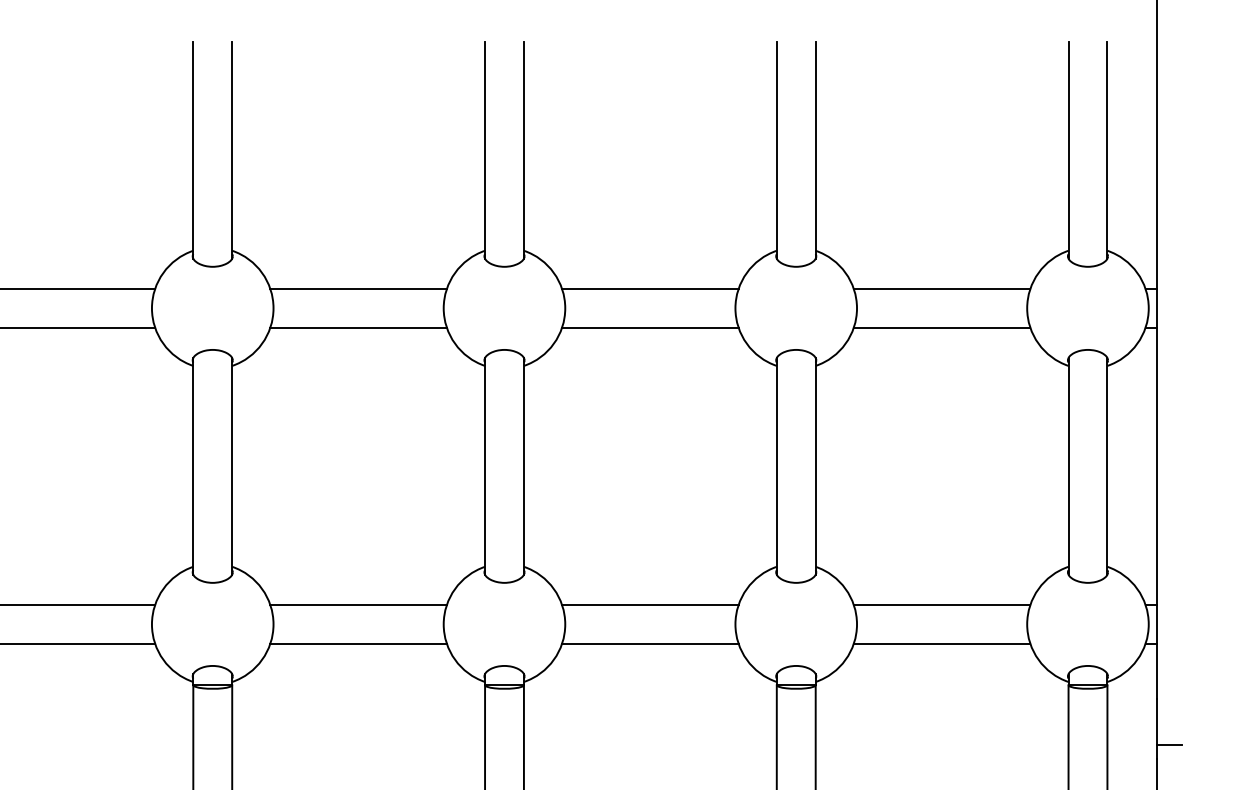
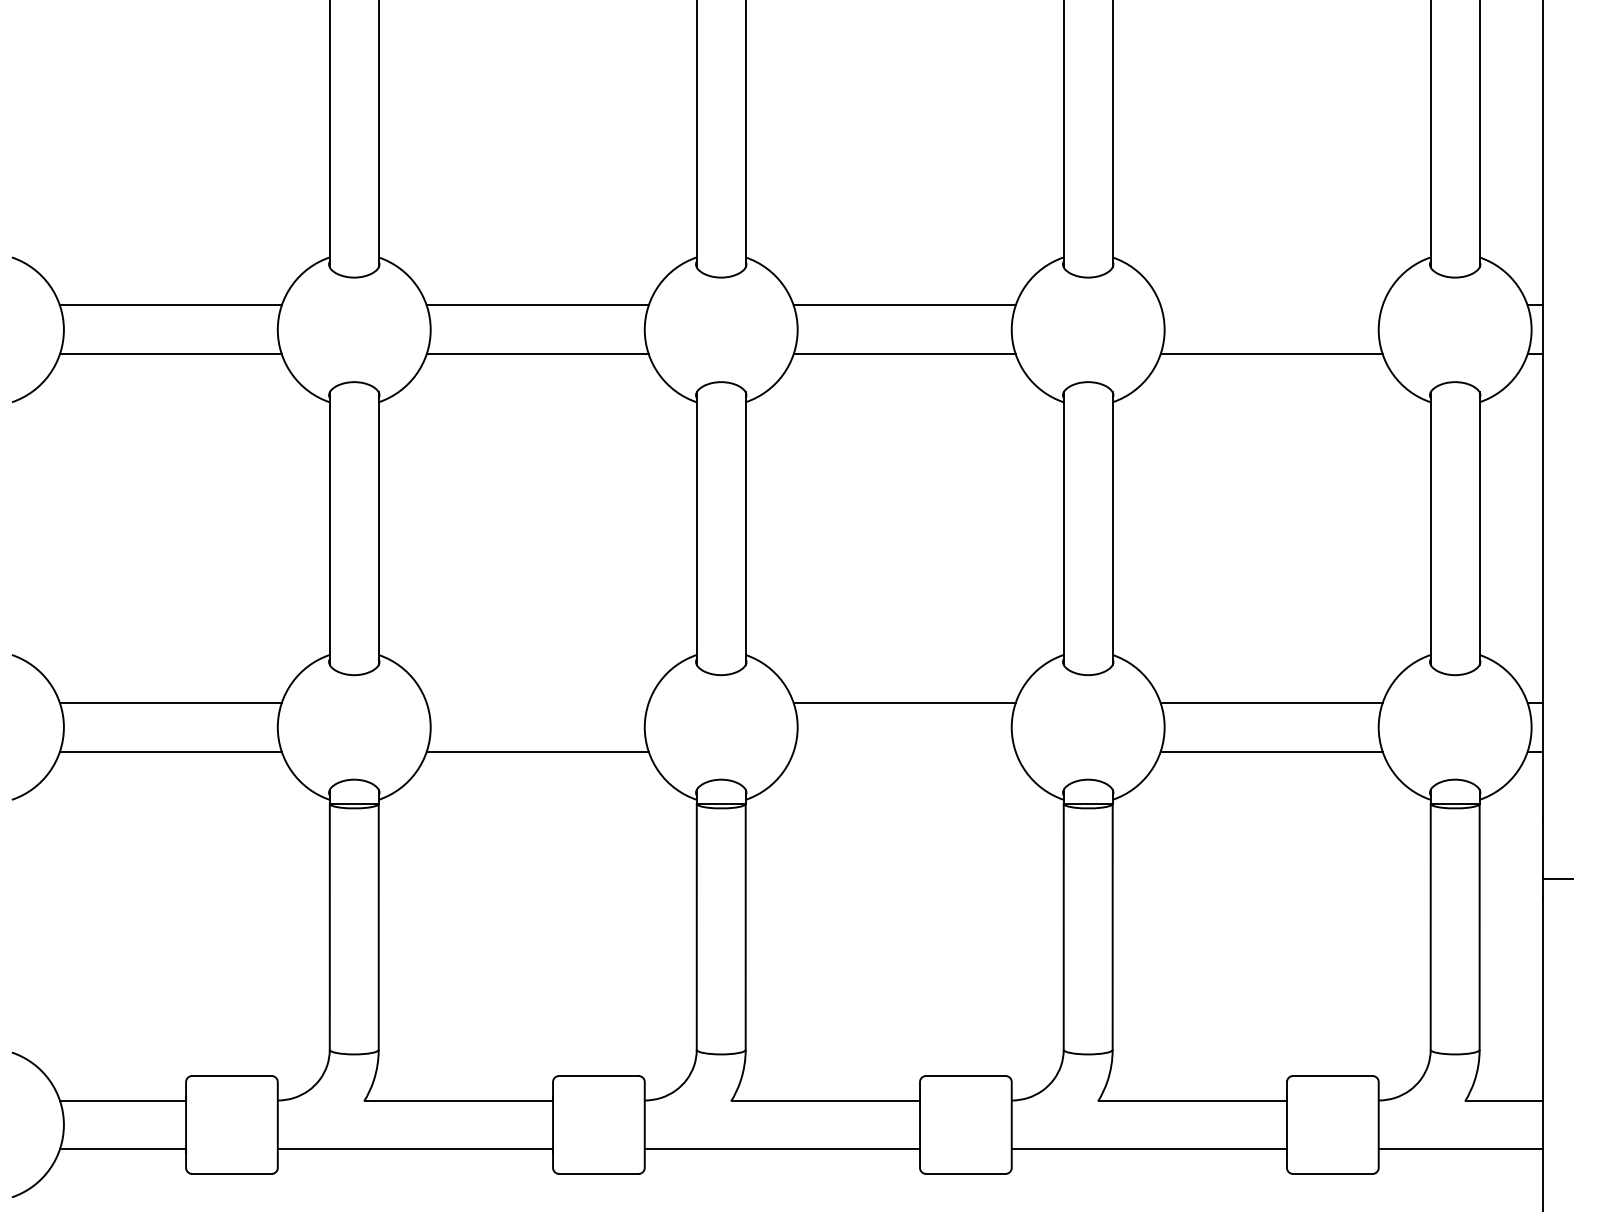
line: (941, 288) -> (1271, 305), removed
line: (358, 604) -> (537, 702), removed
line: (650, 643) -> (904, 751), removed

